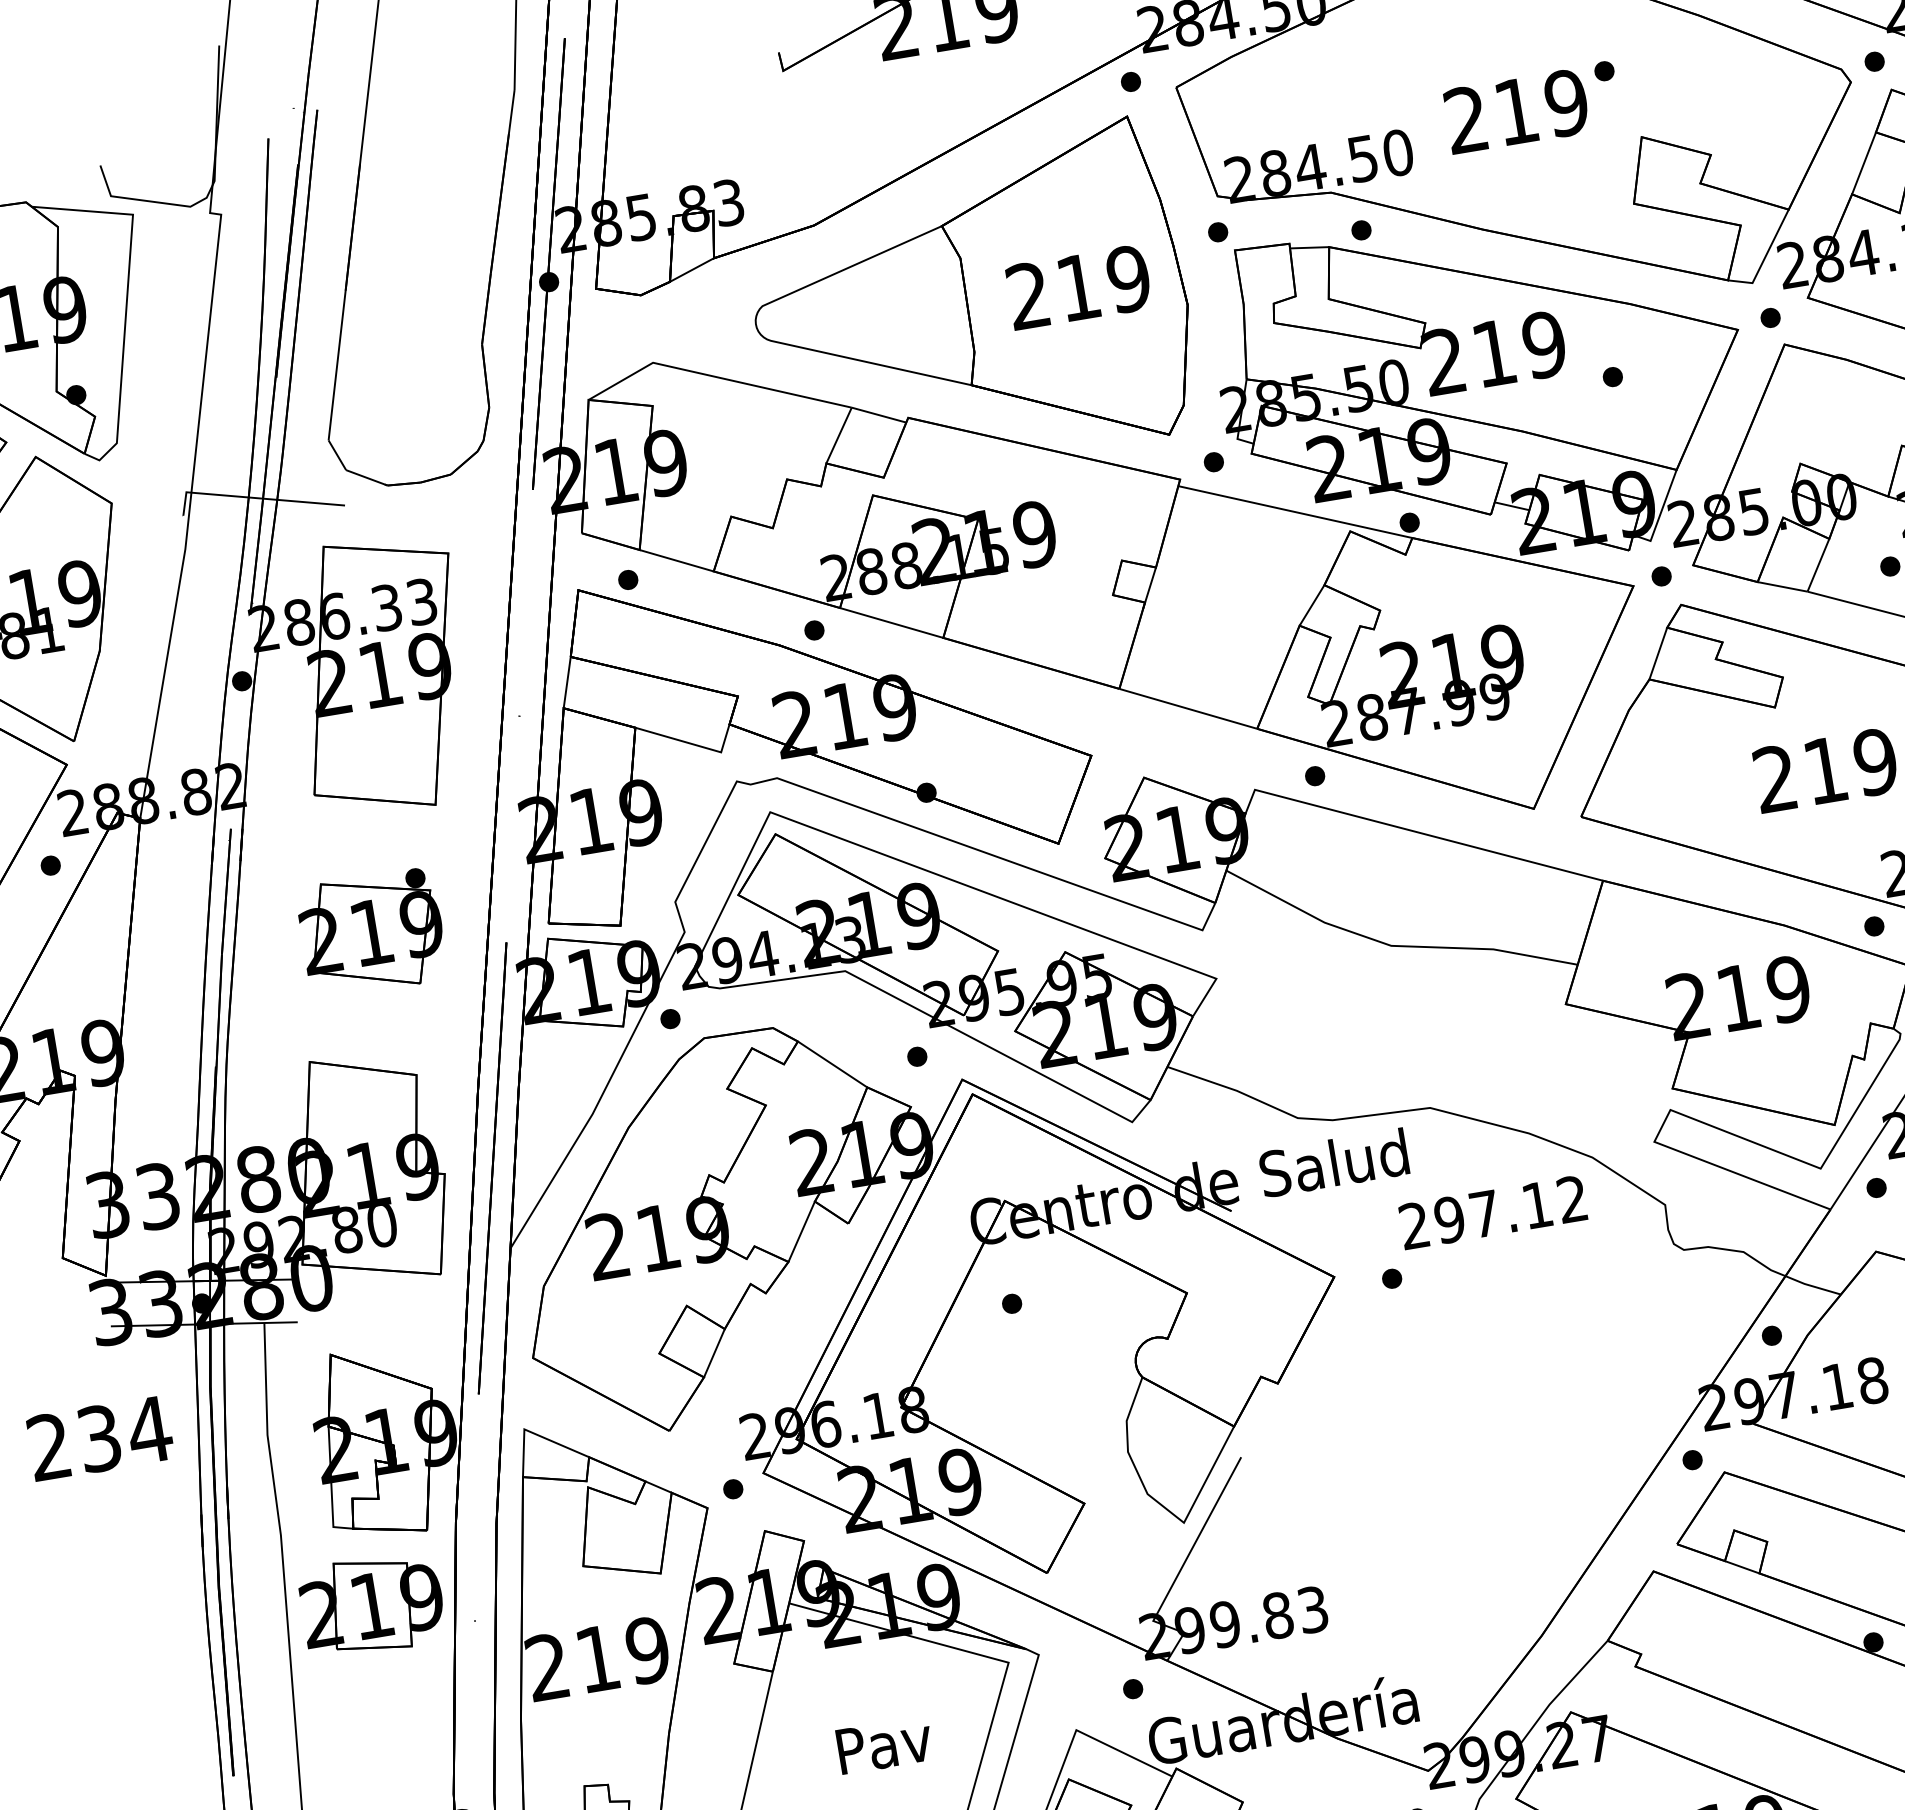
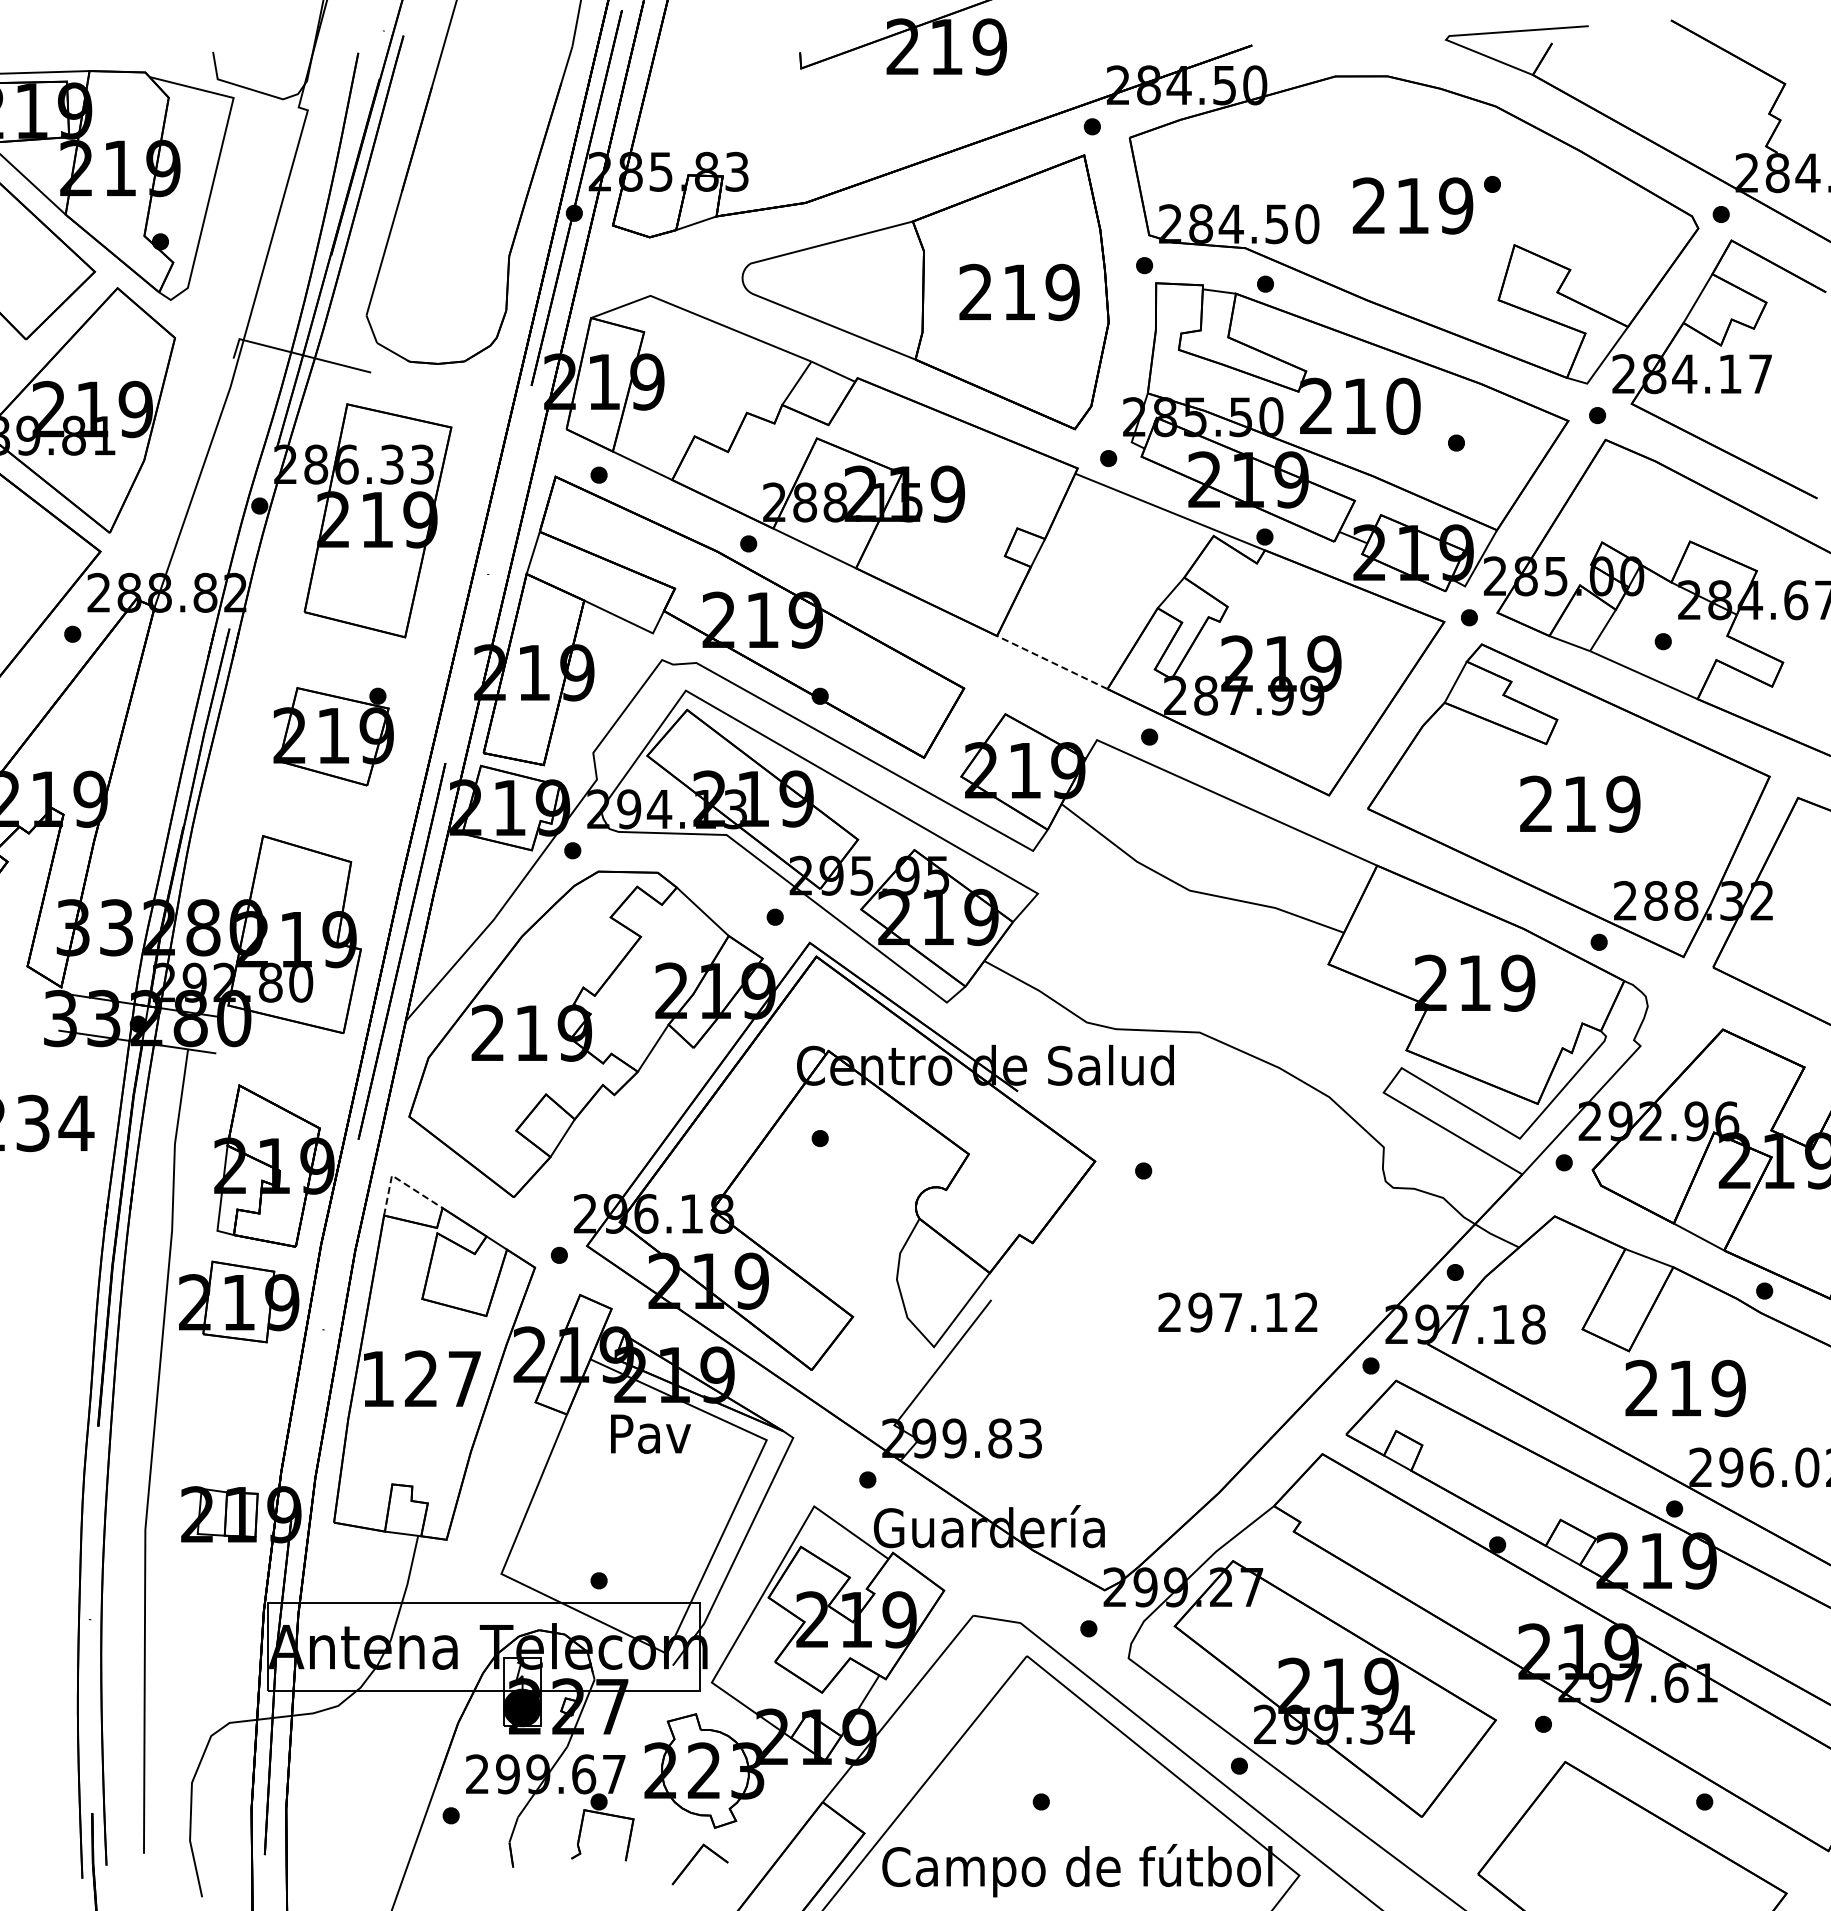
text: (1544, 345) -> (1403, 406), 219 -> 210
line: (1187, 708) -> (1051, 662), solid -> dashed
text: (1492, 1212) -> (1237, 1312), moved
line: (535, 1433) -> (400, 1180), solid -> dashed
text: (597, 1658) -> (421, 1378), 219 -> 127
text: (884, 1744) -> (650, 1433), moved

